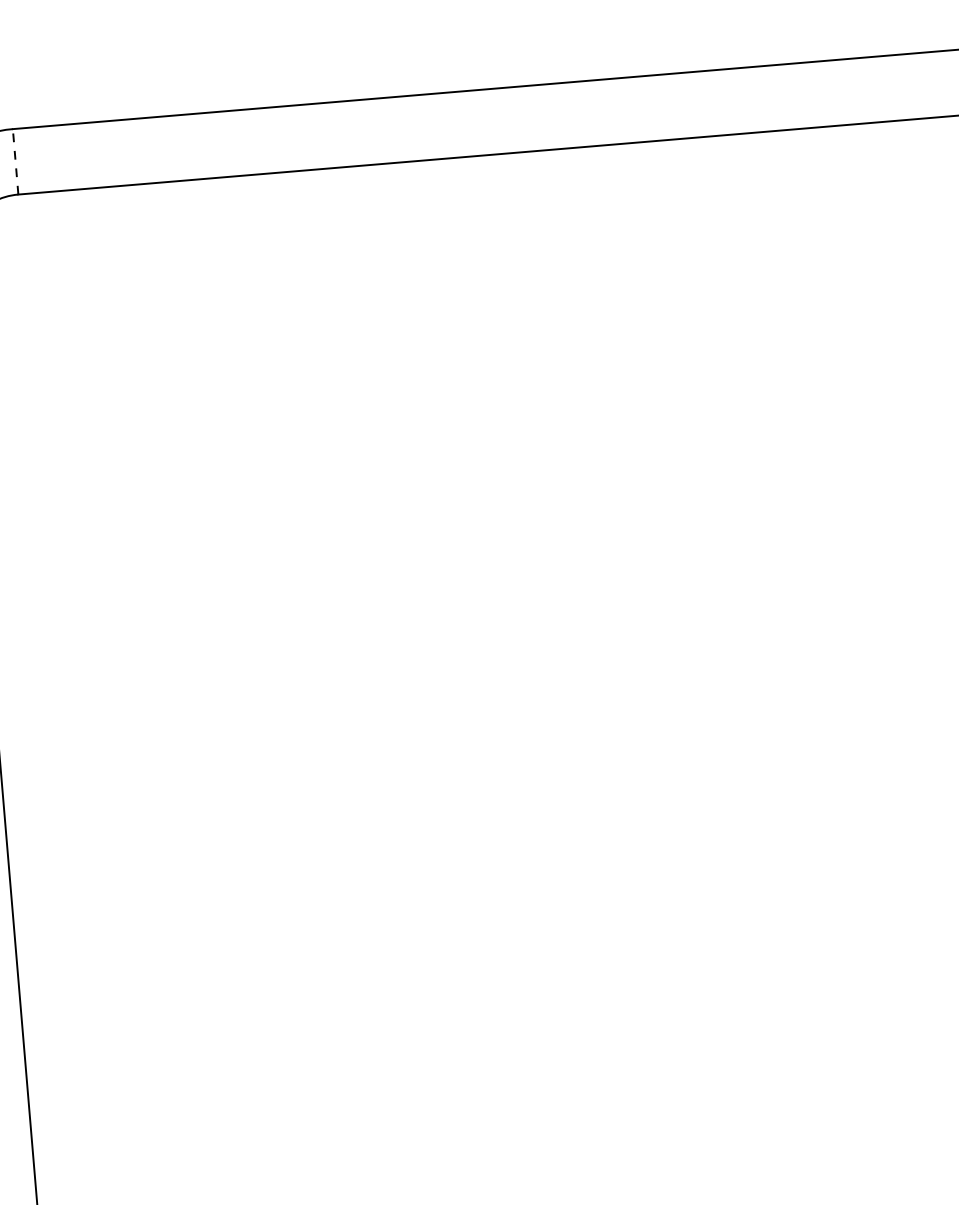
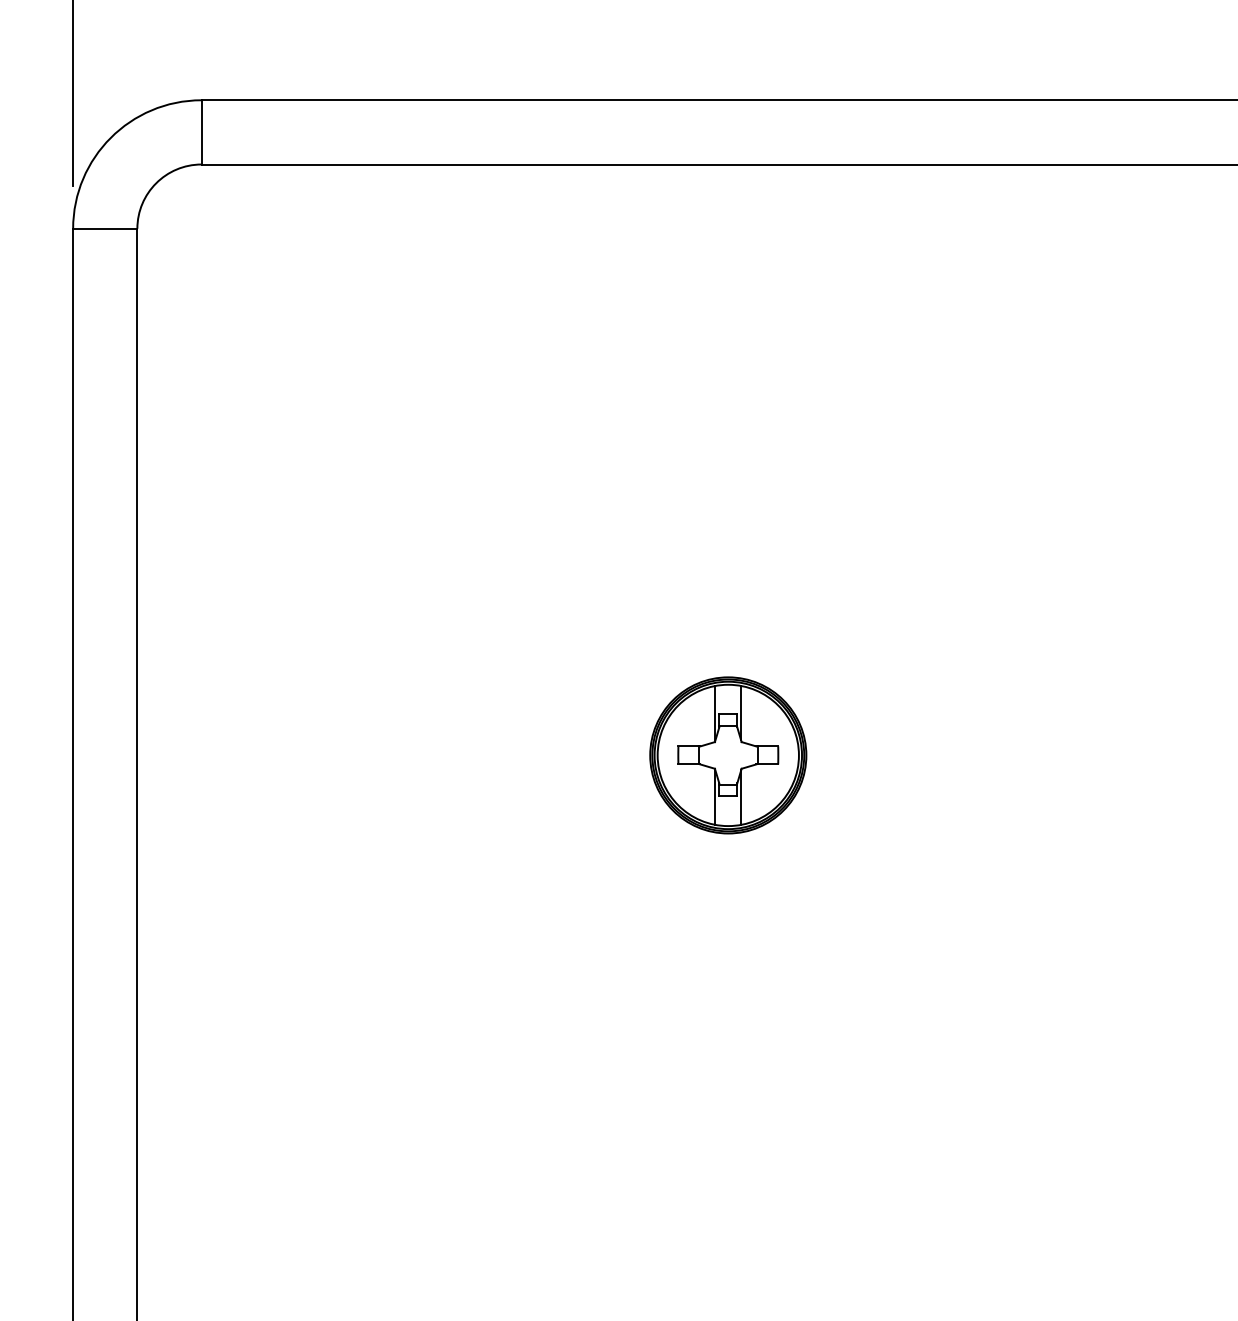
line: (15, 160) -> (201, 131), dashed -> solid
part: (605, 751) -> (728, 755), added

